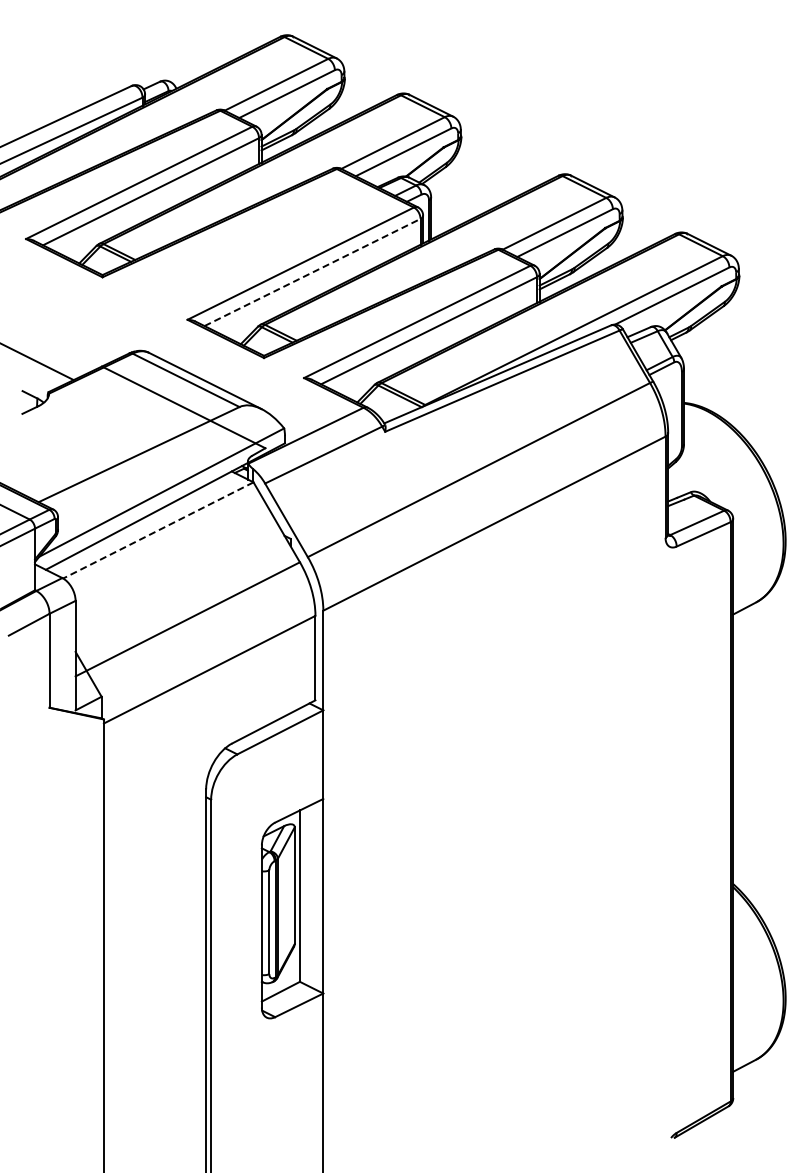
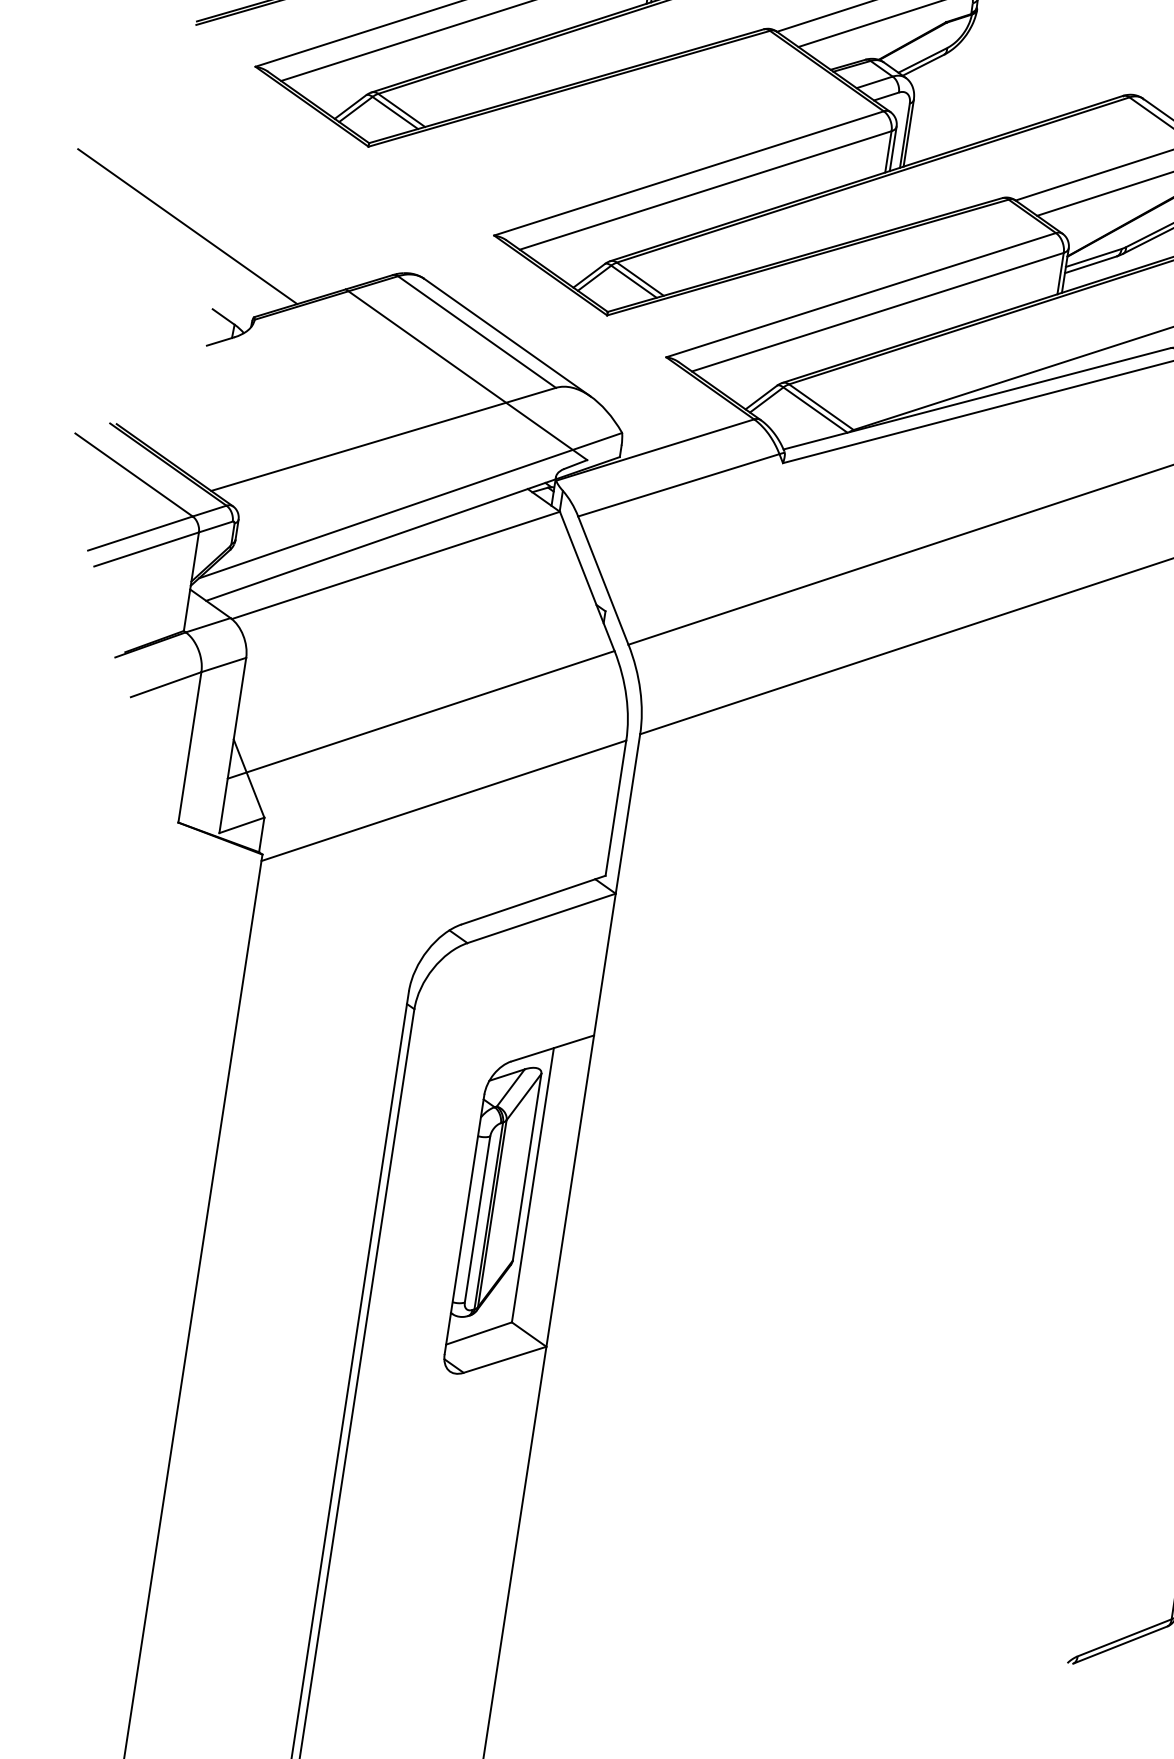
line: (312, 272) -> (705, 190), dashed -> solid
line: (158, 530) -> (396, 565), dashed -> solid

